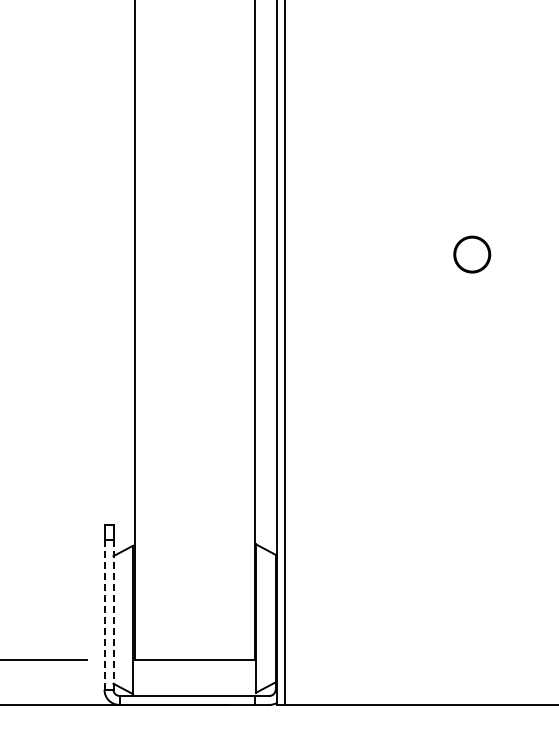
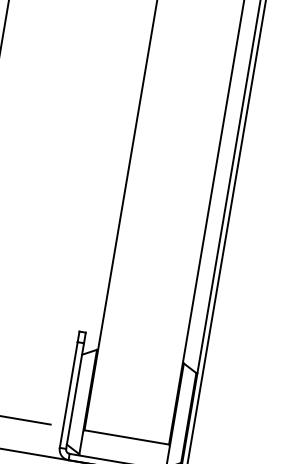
line: (104, 615) -> (68, 395), dashed -> solid
line: (113, 615) -> (75, 396), dashed -> solid

